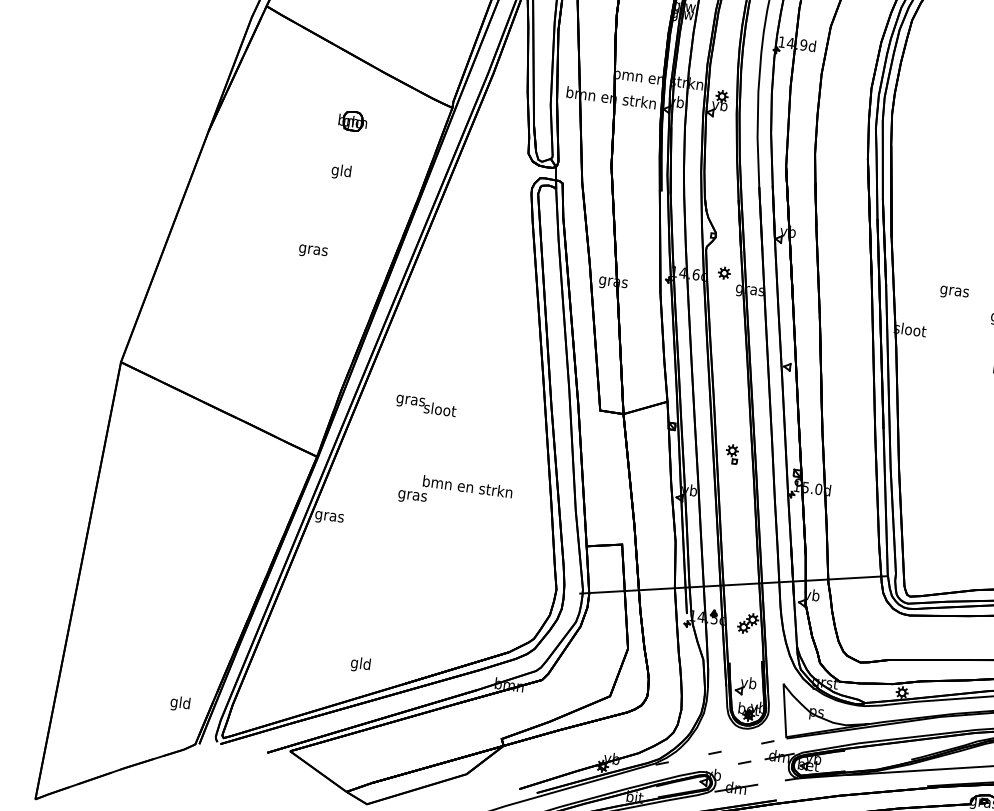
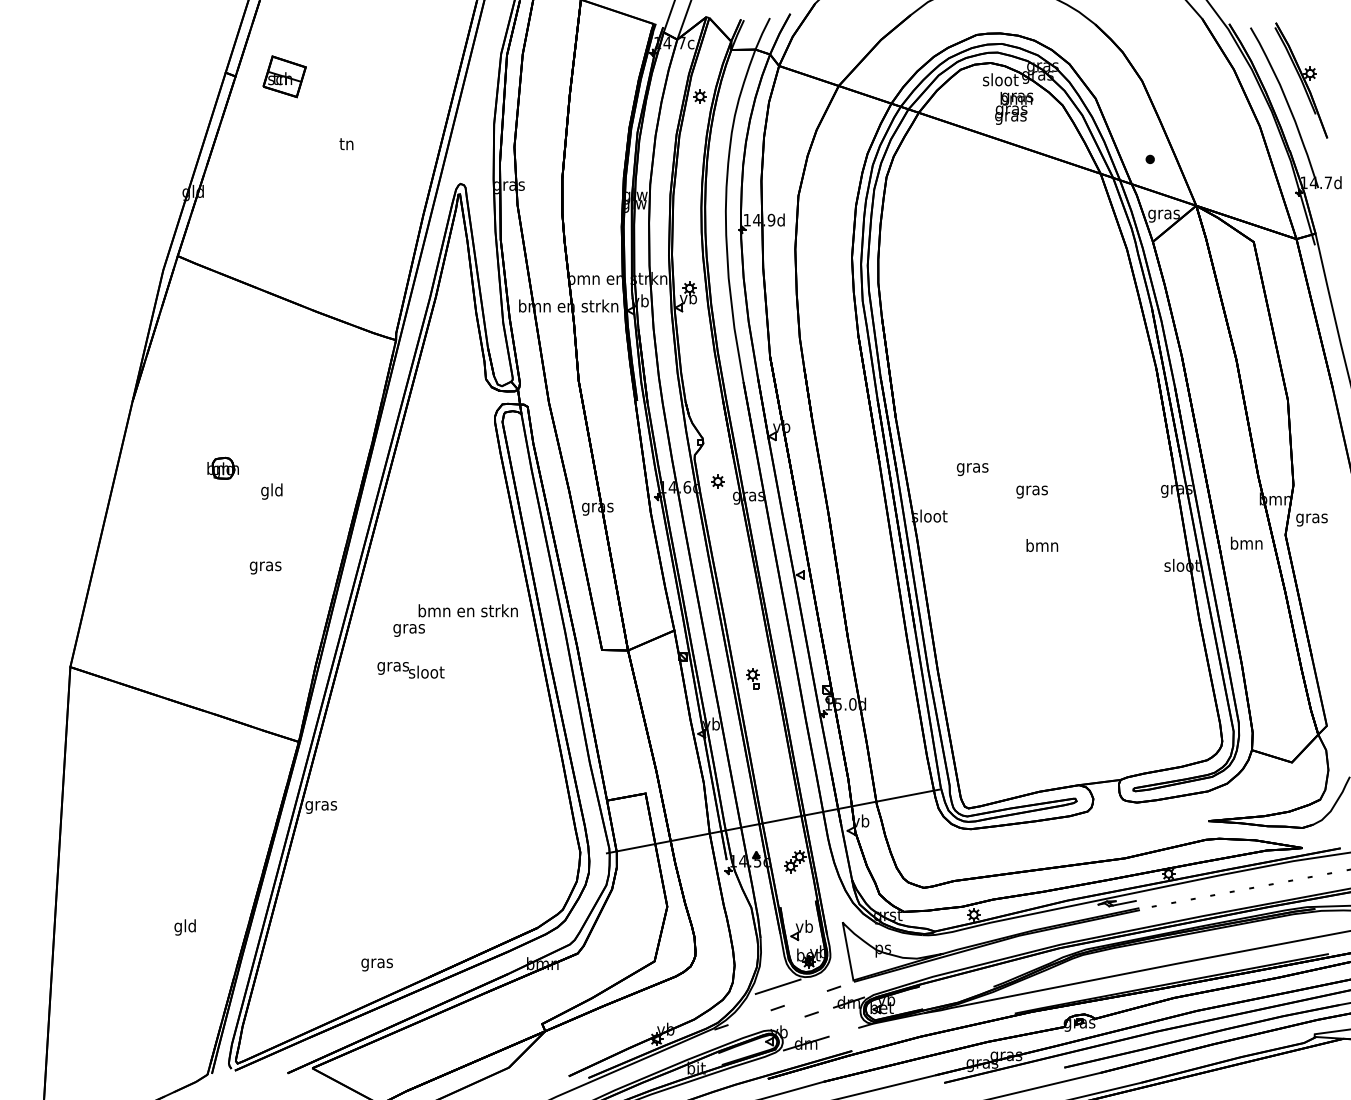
part: (352, 120) -> (222, 467), moved
text: (341, 171) -> (271, 491), moved
text: (313, 251) -> (265, 567), moved
text: (455, 493) -> (455, 620), moved
text: (360, 664) -> (376, 963), gld -> gras
text: (179, 703) -> (184, 927), moved
line: (717, 733) -> (777, 986), added

